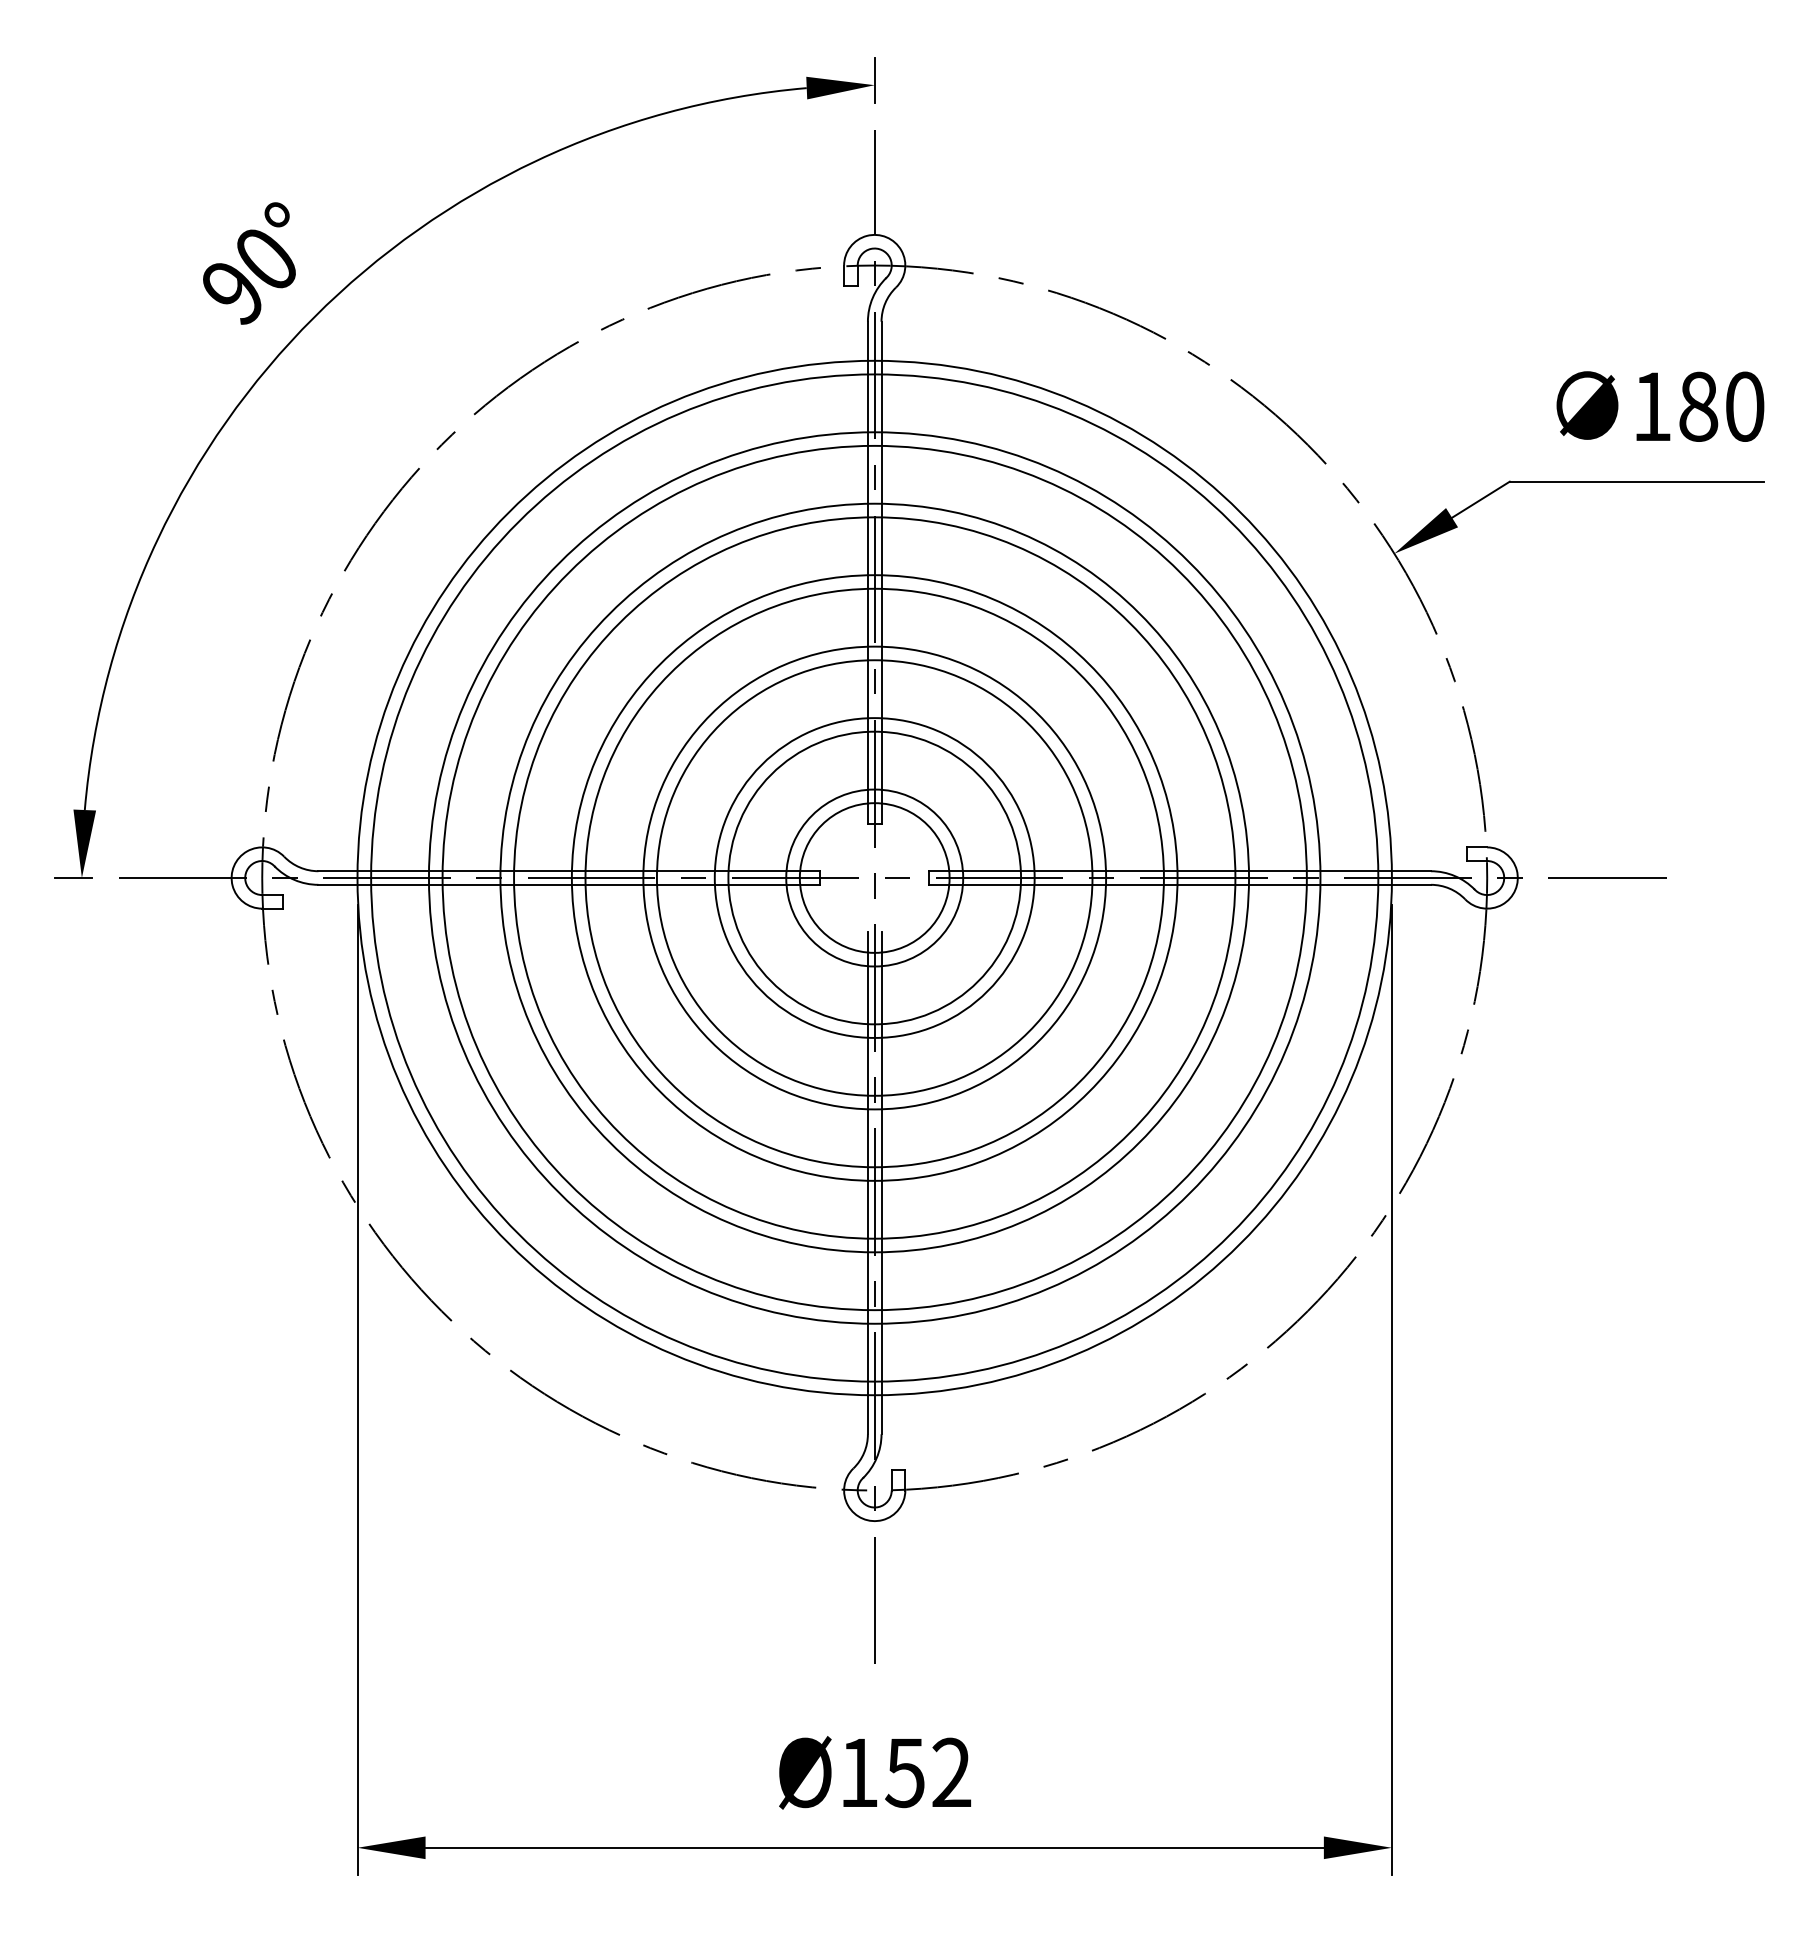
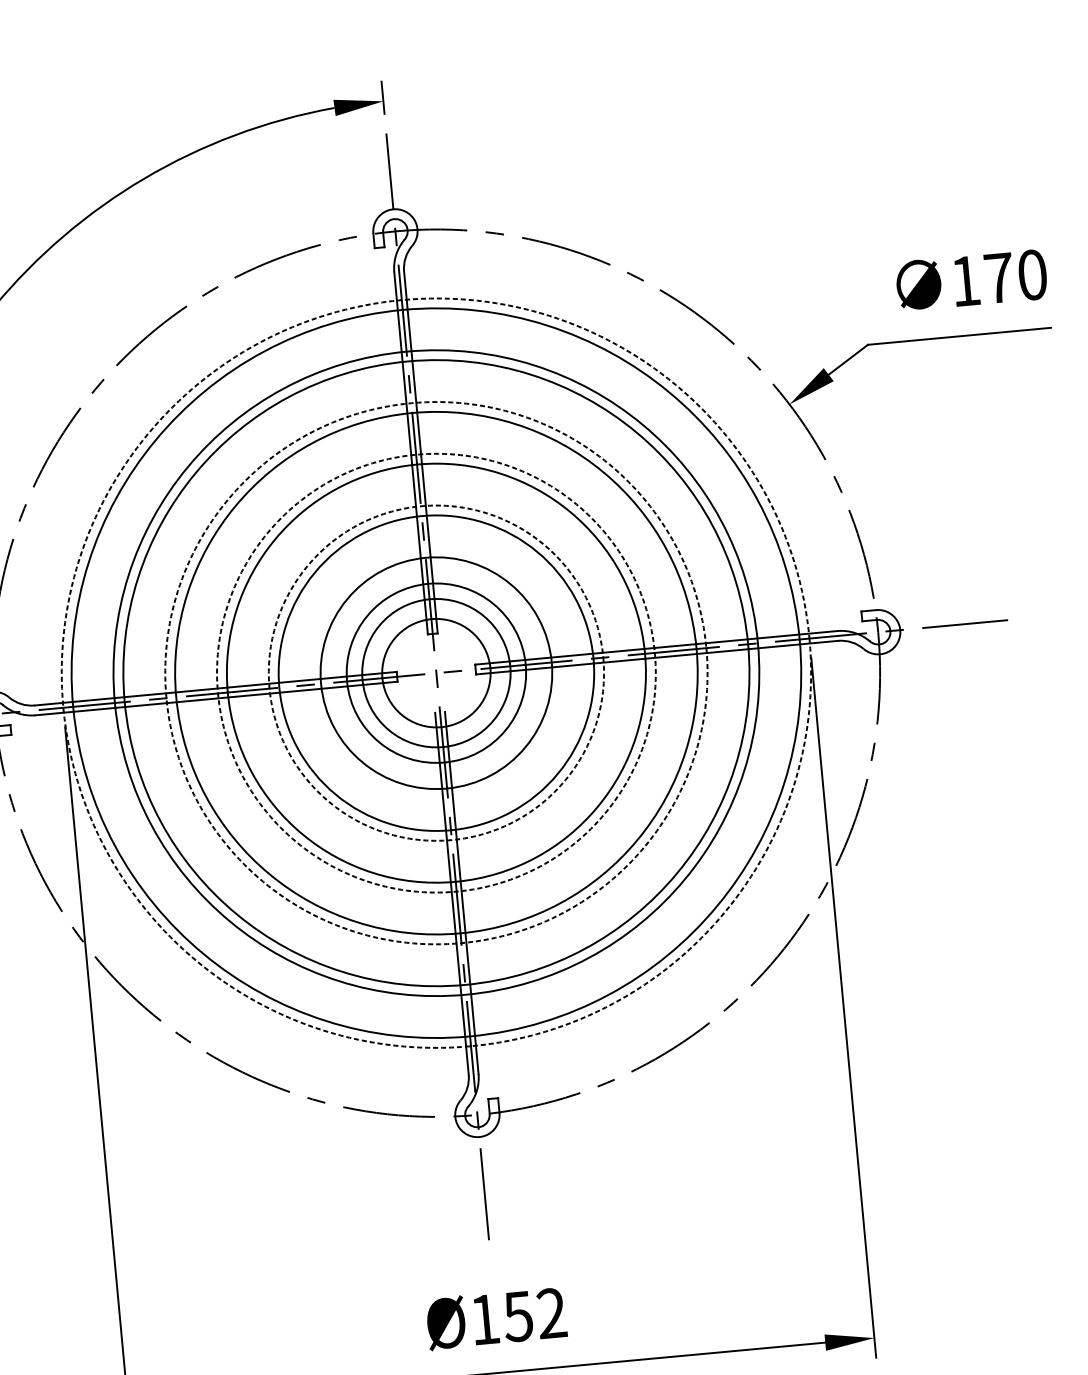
text: (1698, 406) -> (999, 277), 180 -> 170
circle: (874, 877) -> (436, 672), size x0.7
circle: (874, 877) -> (436, 672), size x1.4
circle: (874, 877) -> (436, 672), solid -> dashed
circle: (874, 877) -> (436, 672), solid -> dashed
circle: (874, 877) -> (436, 672), solid -> dashed
circle: (874, 877) -> (436, 672), solid -> dashed

